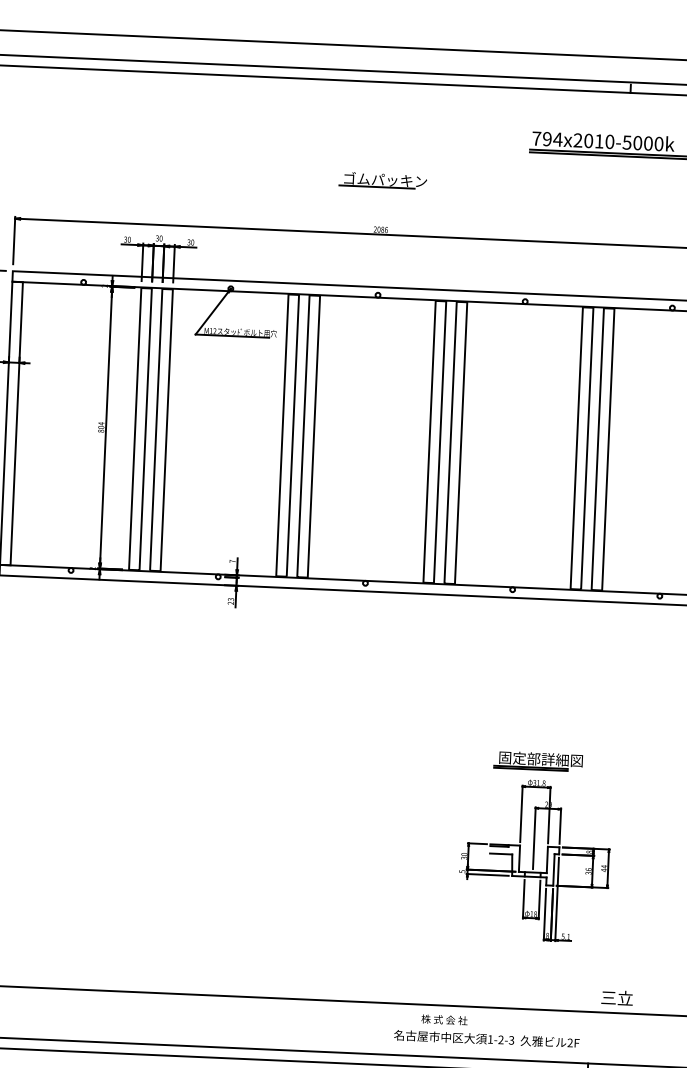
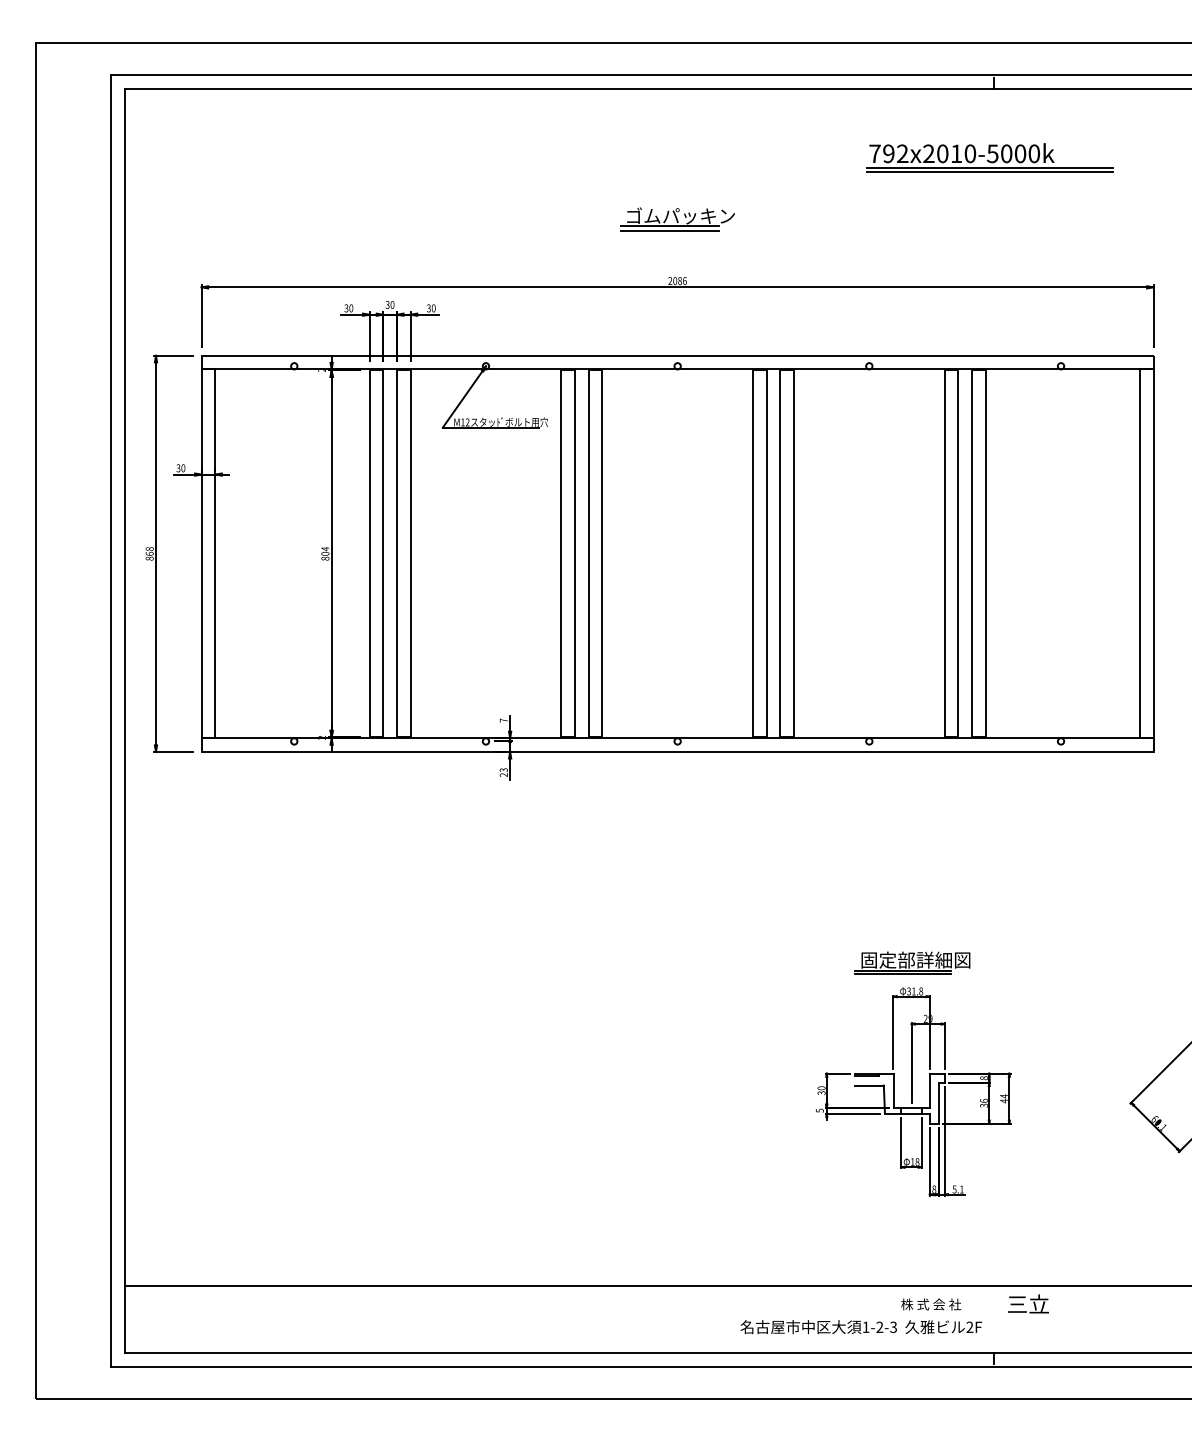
text: (557, 139) -> (902, 153), 794x2010-5000k -> 792x2010-5000k
line: (377, 190) -> (670, 230), added
text: (617, 997) -> (1028, 1303), moved
text: (444, 1019) -> (931, 1304), moved

